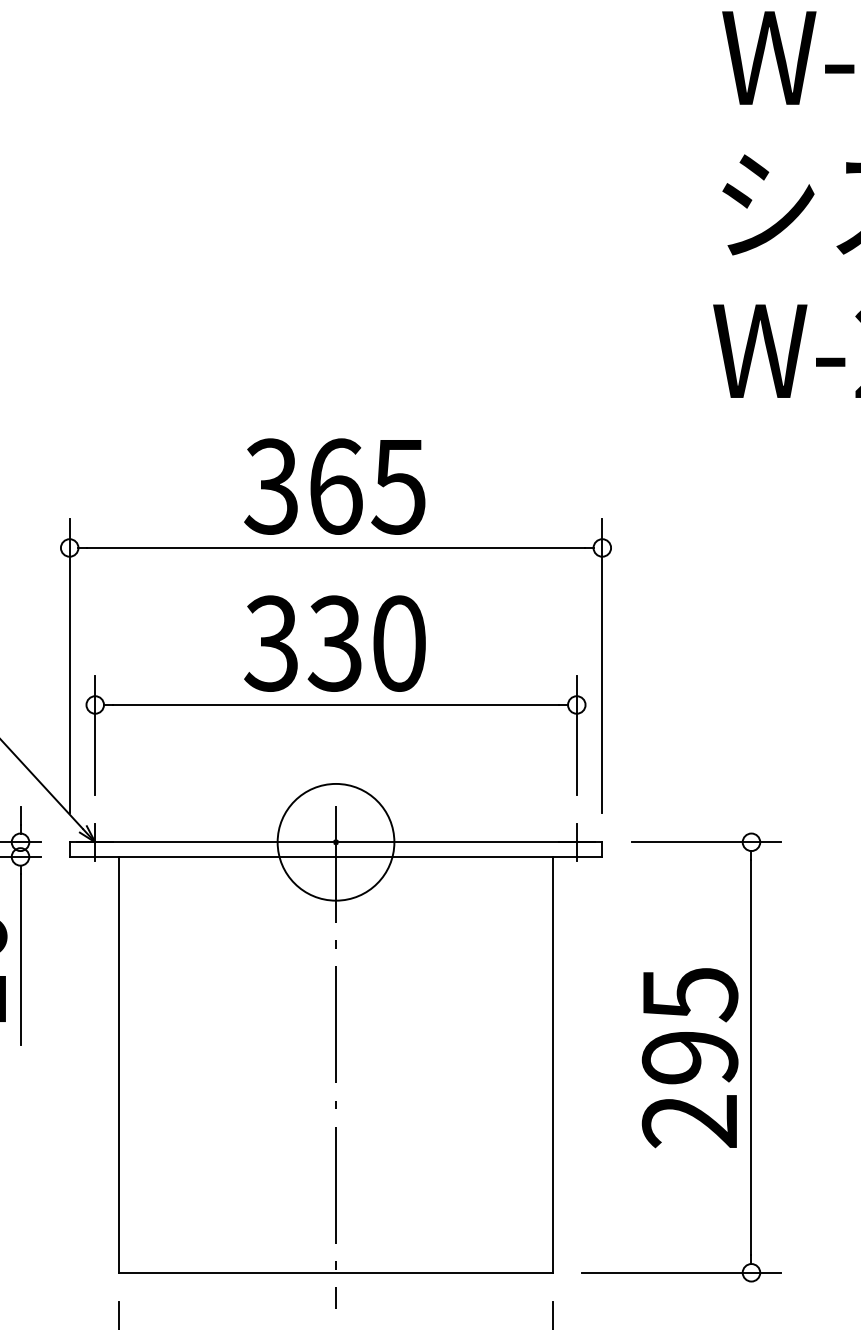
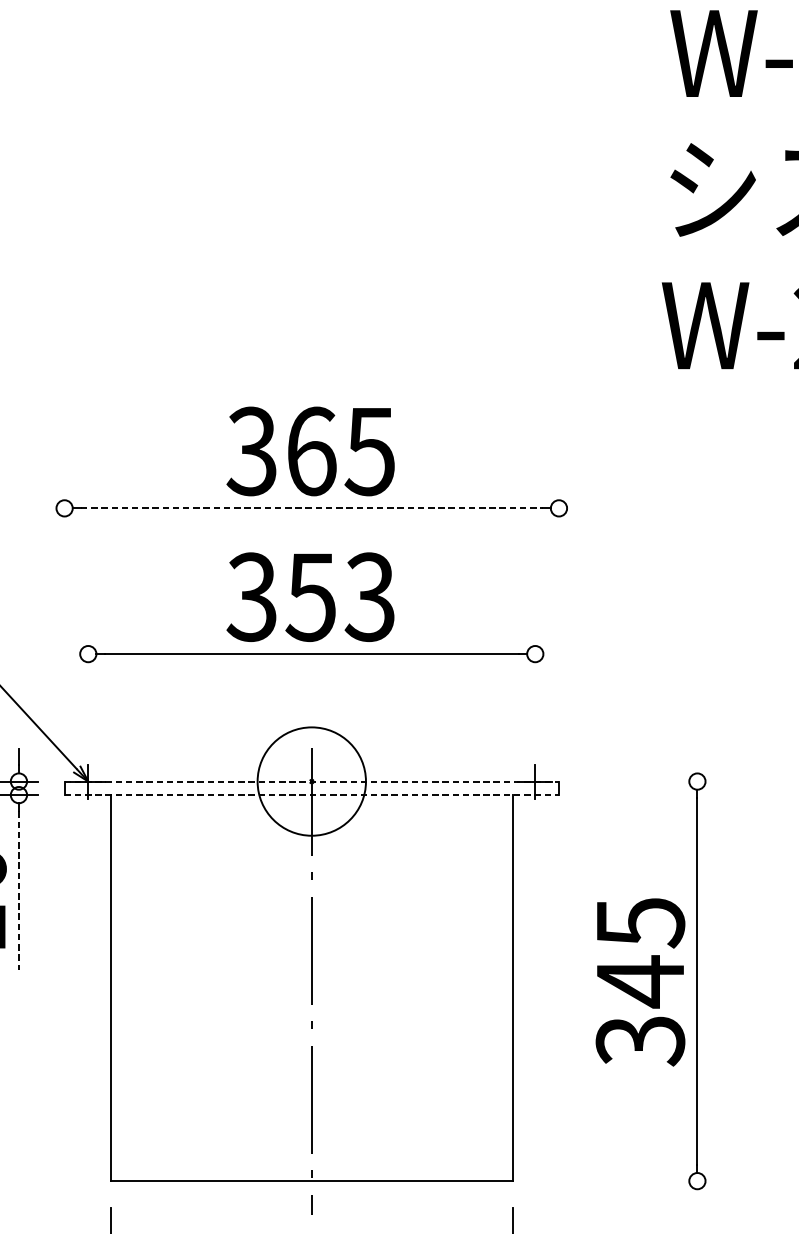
line: (336, 547) -> (312, 507), solid -> dashed
text: (366, 643) -> (340, 597), 330 -> 353
line: (69, 665) -> (64, 617), removed
line: (602, 665) -> (559, 617), removed
line: (95, 734) -> (88, 681), removed
line: (576, 734) -> (535, 681), removed
line: (336, 842) -> (312, 781), solid -> dashed
line: (705, 842) -> (654, 781), removed
line: (336, 856) -> (312, 794), solid -> dashed
line: (20, 960) -> (18, 891), solid -> dashed
text: (689, 1089) -> (639, 1011), 295 -> 345
line: (680, 1272) -> (631, 1180), removed

